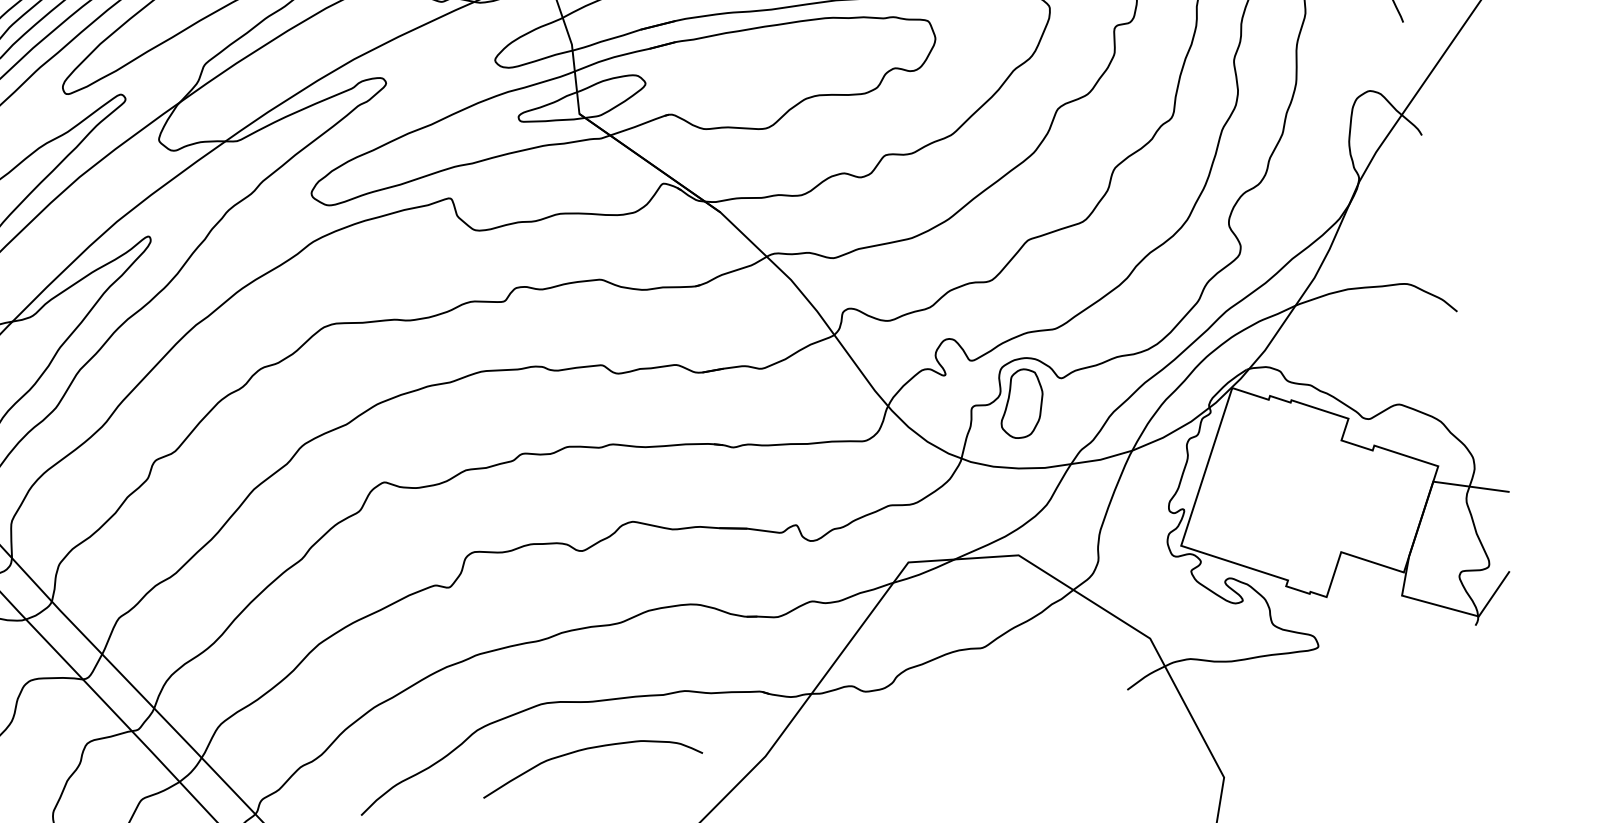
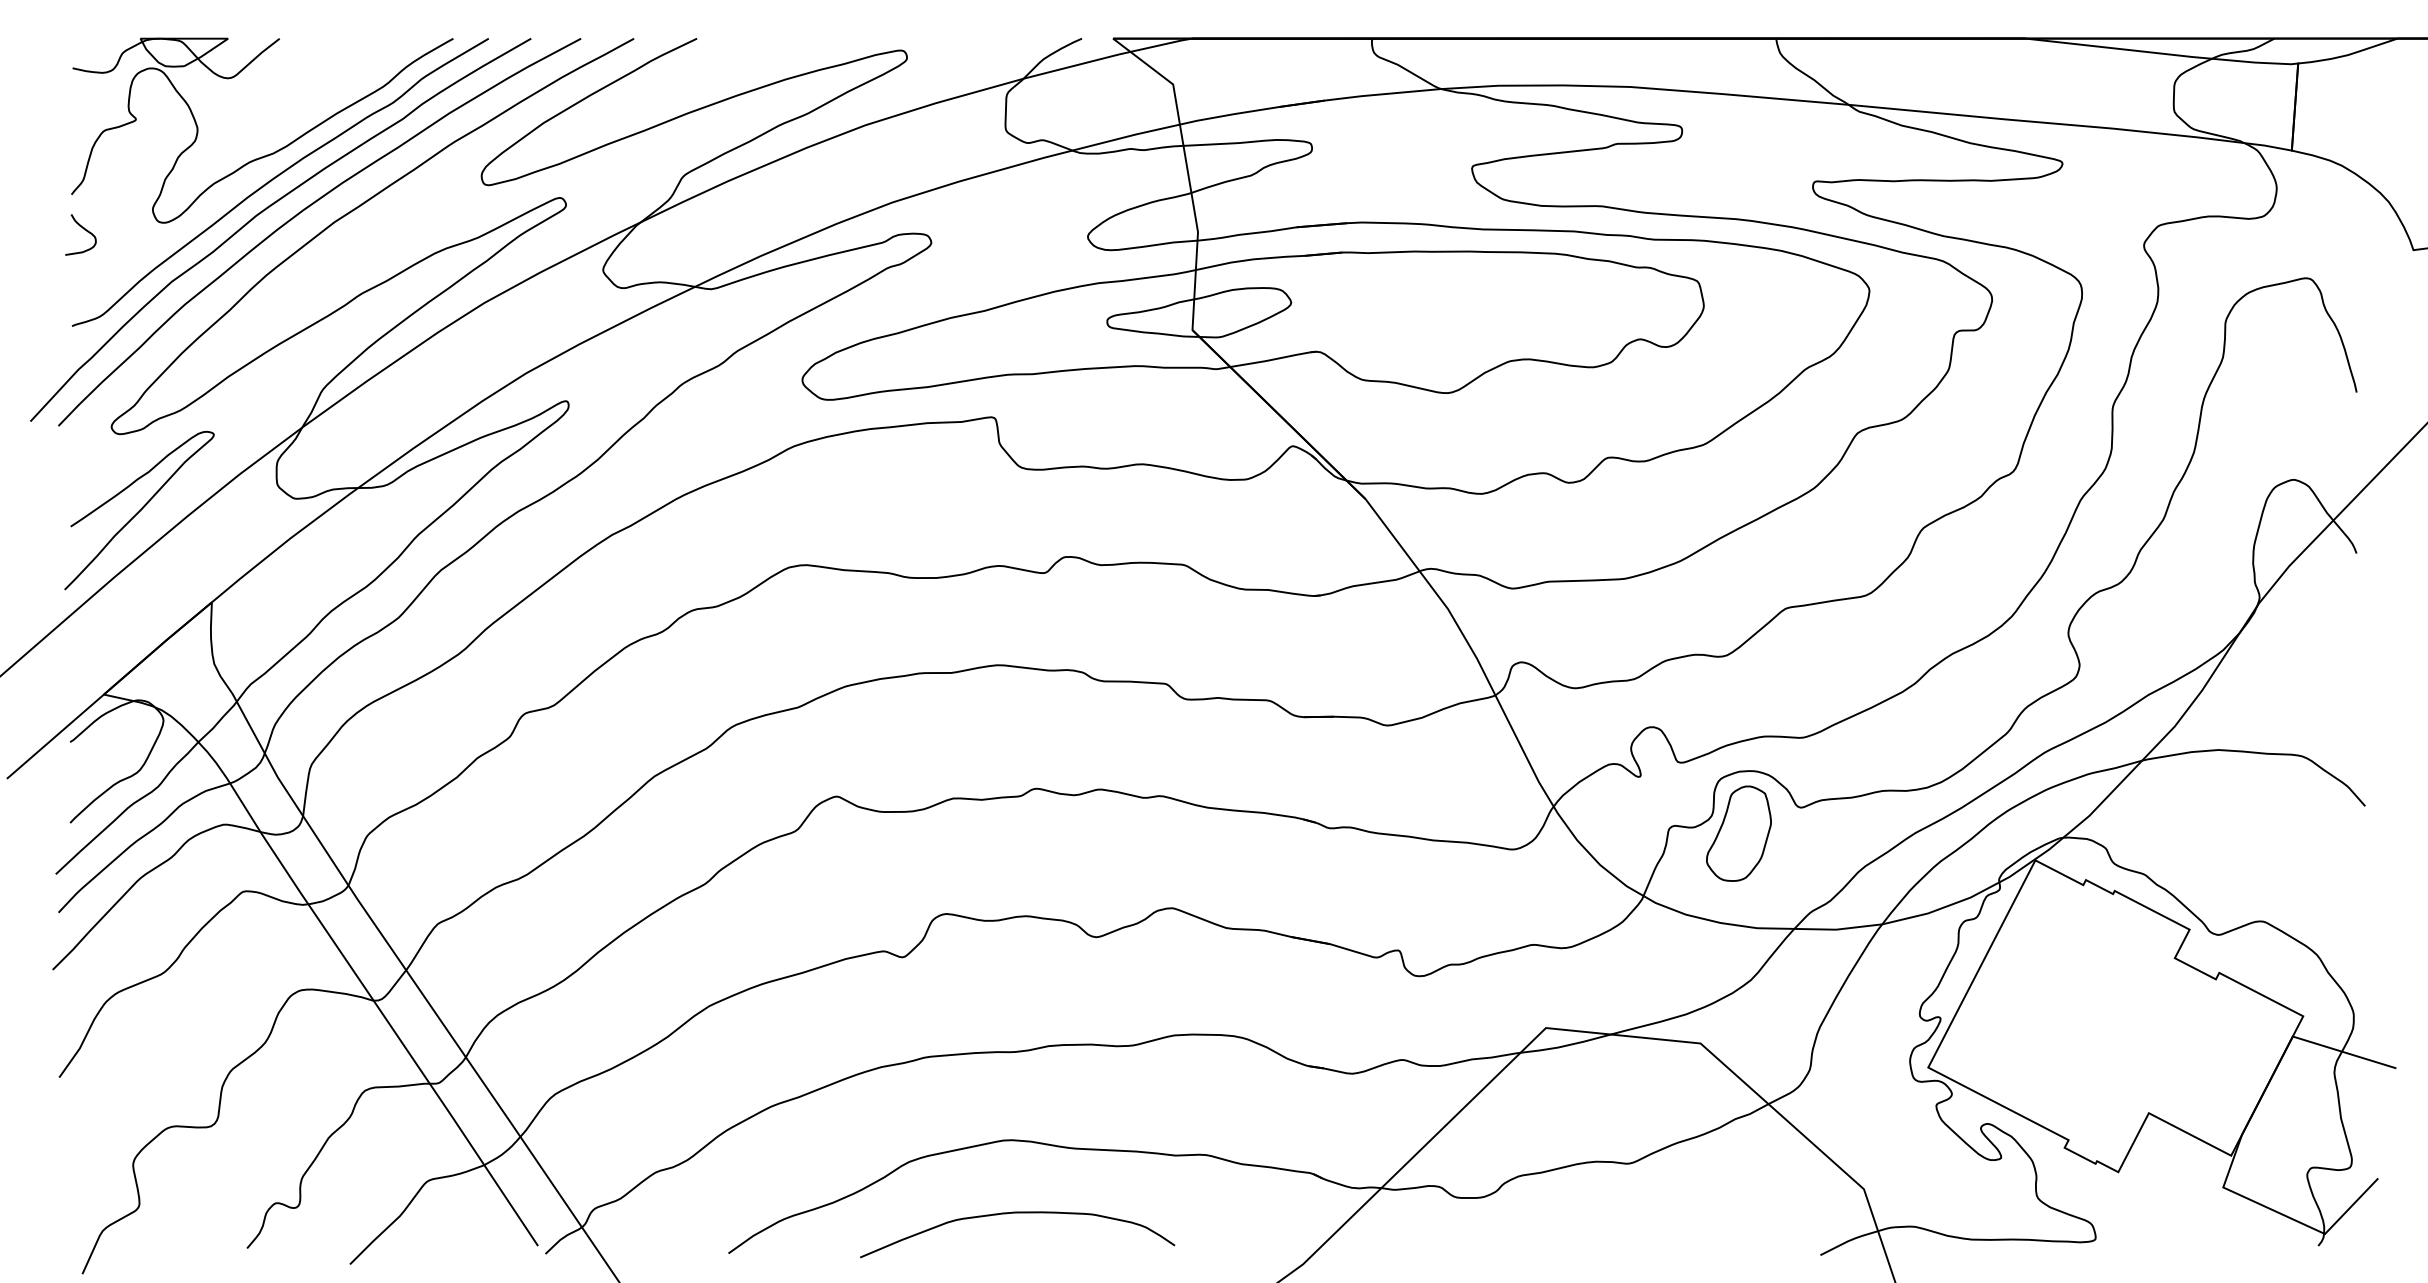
curve: (588, 749) -> (1017, 1213), moved

